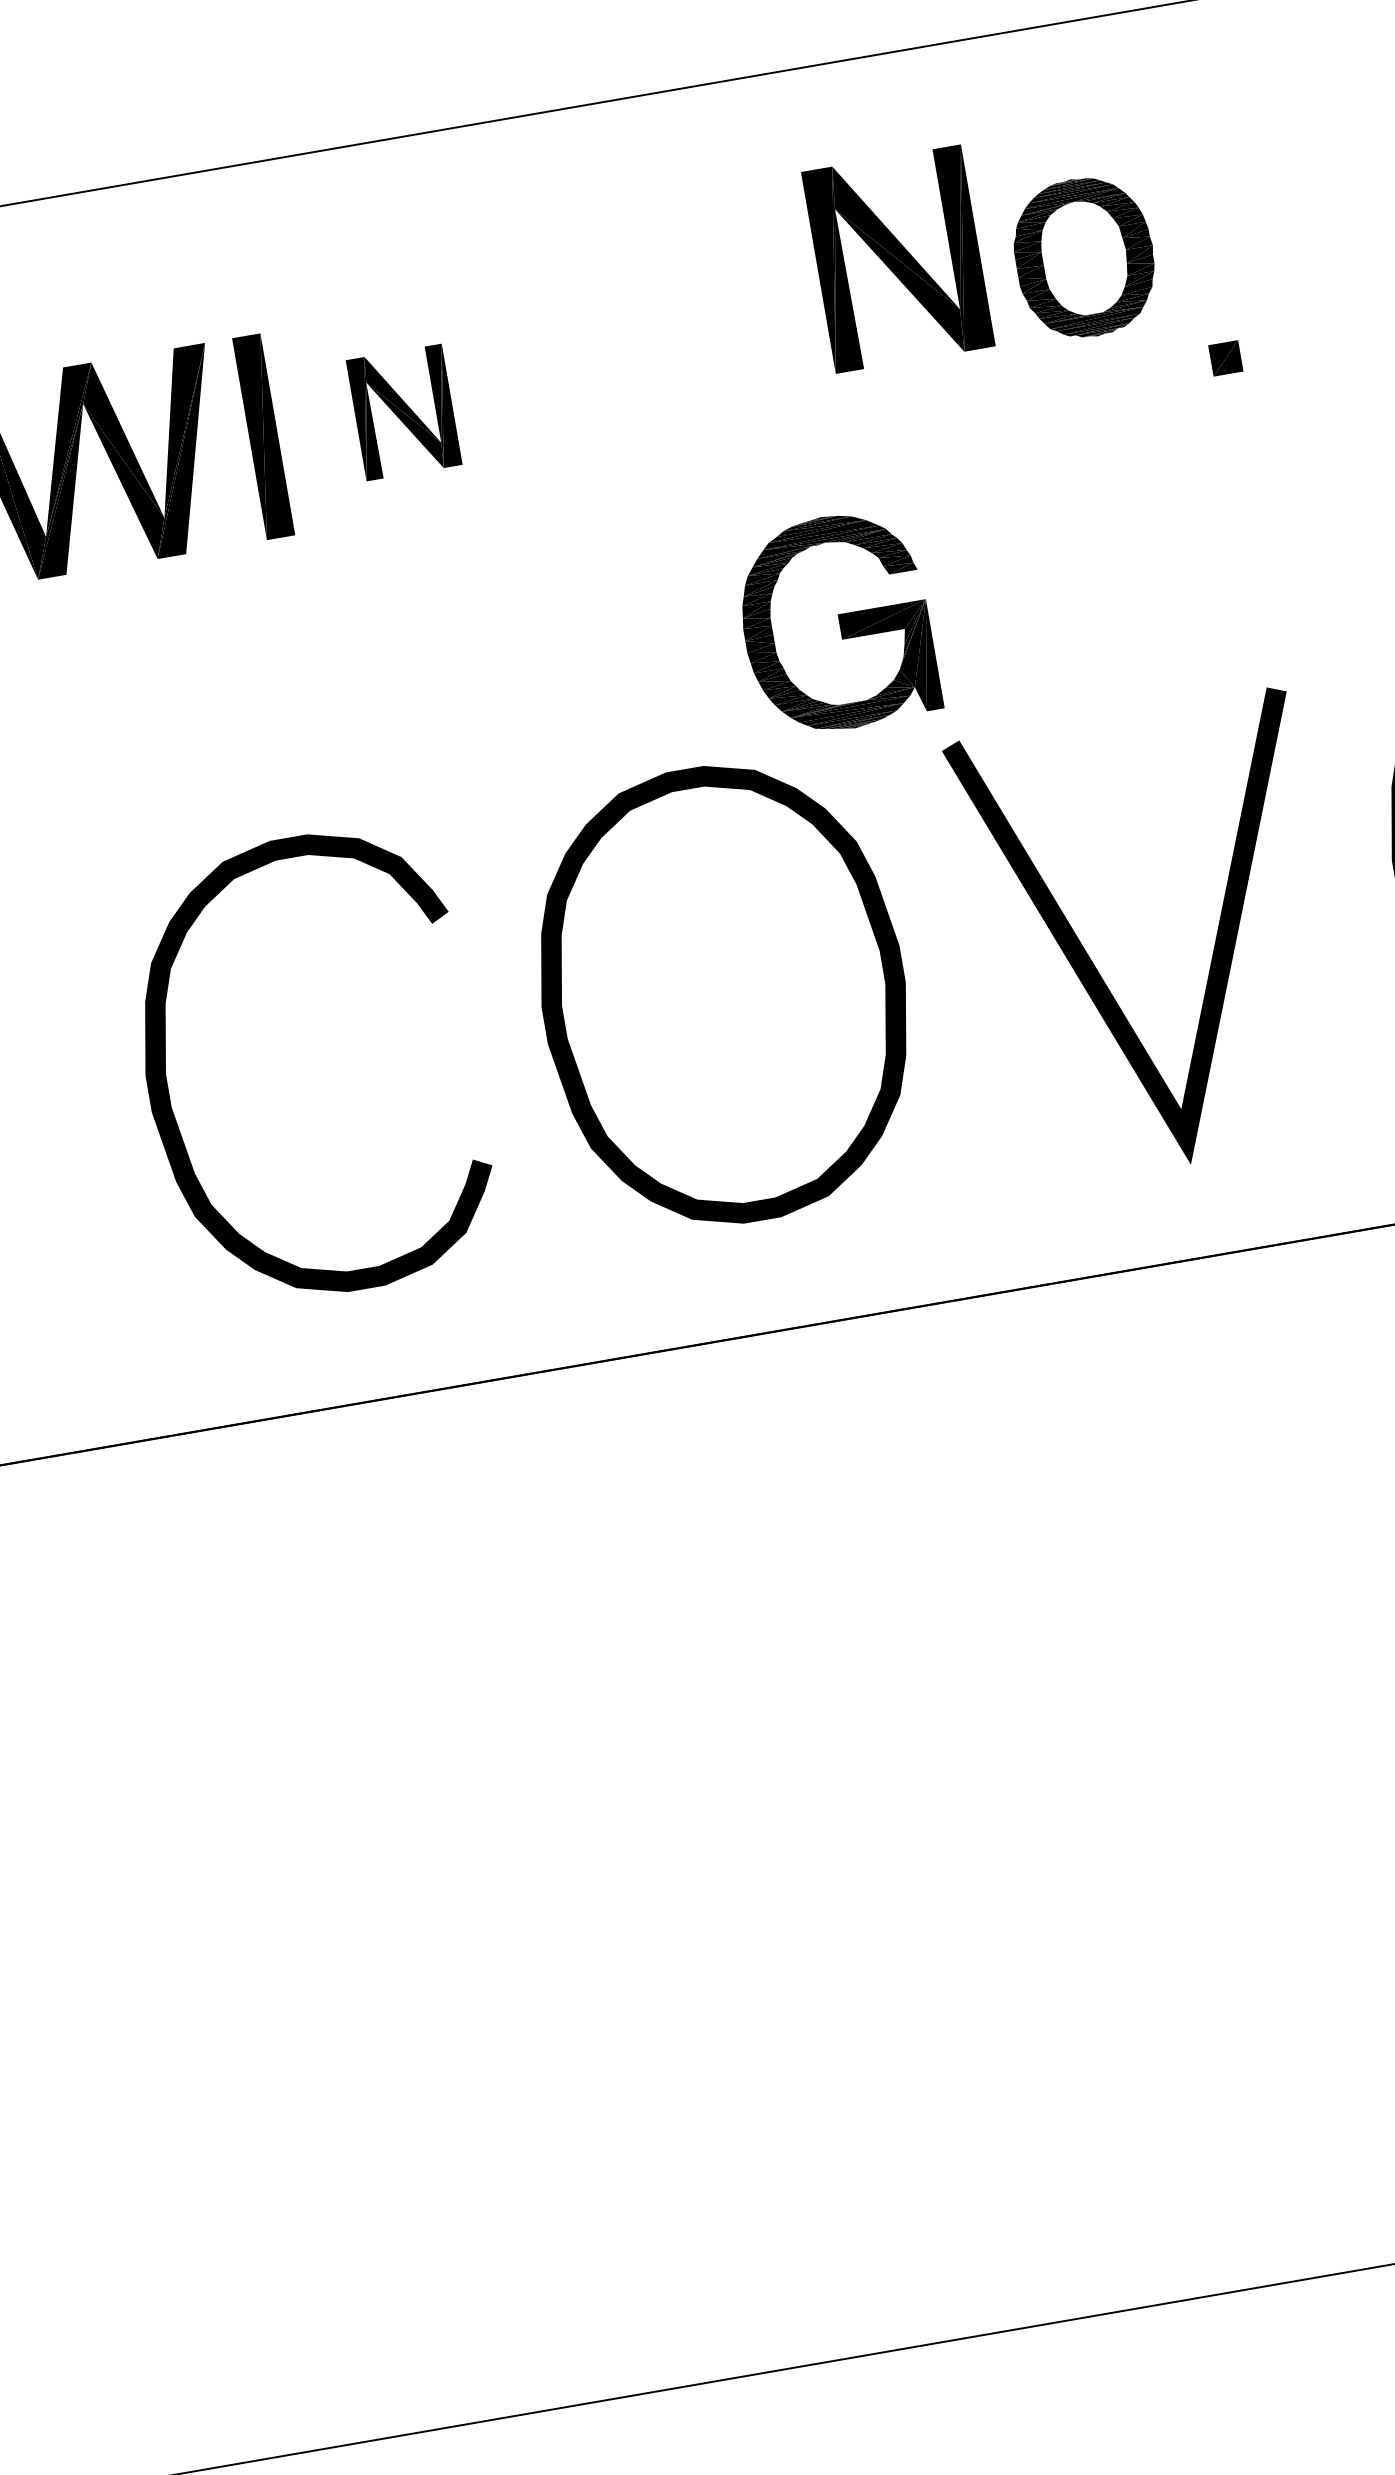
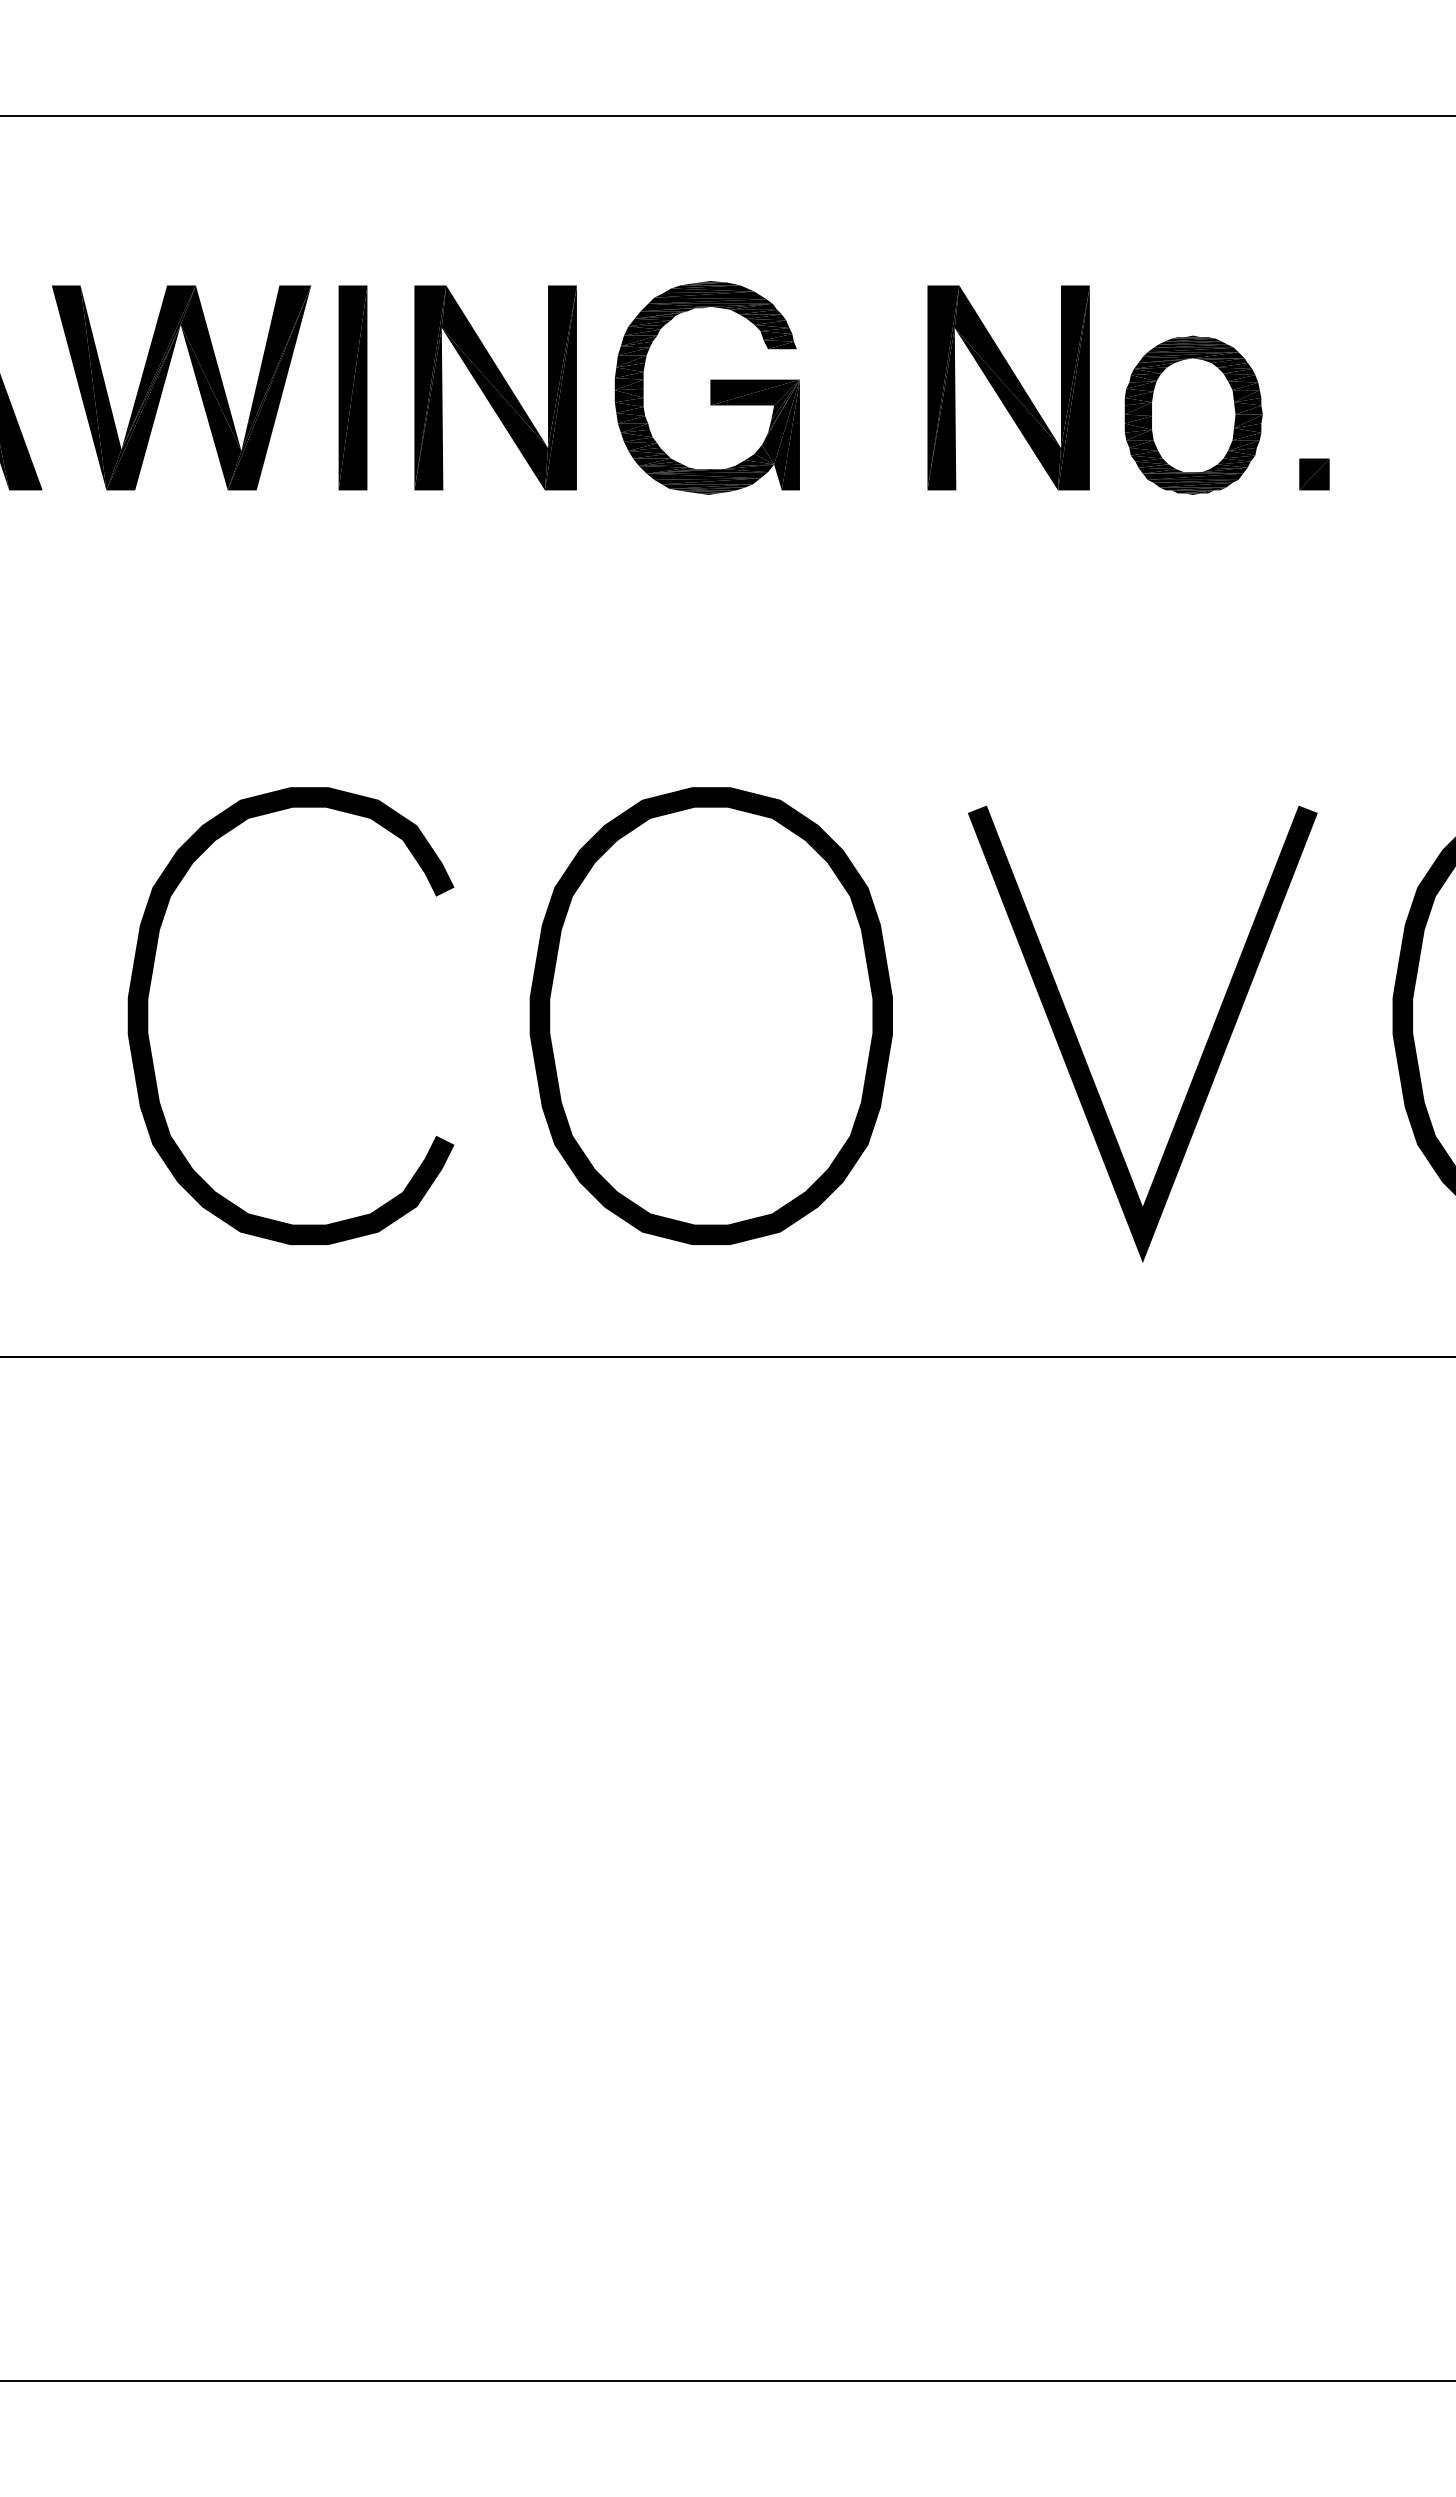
part: (1084, 257) -> (1193, 414), moved
part: (898, 258) -> (1008, 387), moved
part: (403, 412) -> (495, 387), size x1.67
part: (835, 622) -> (706, 387), moved

